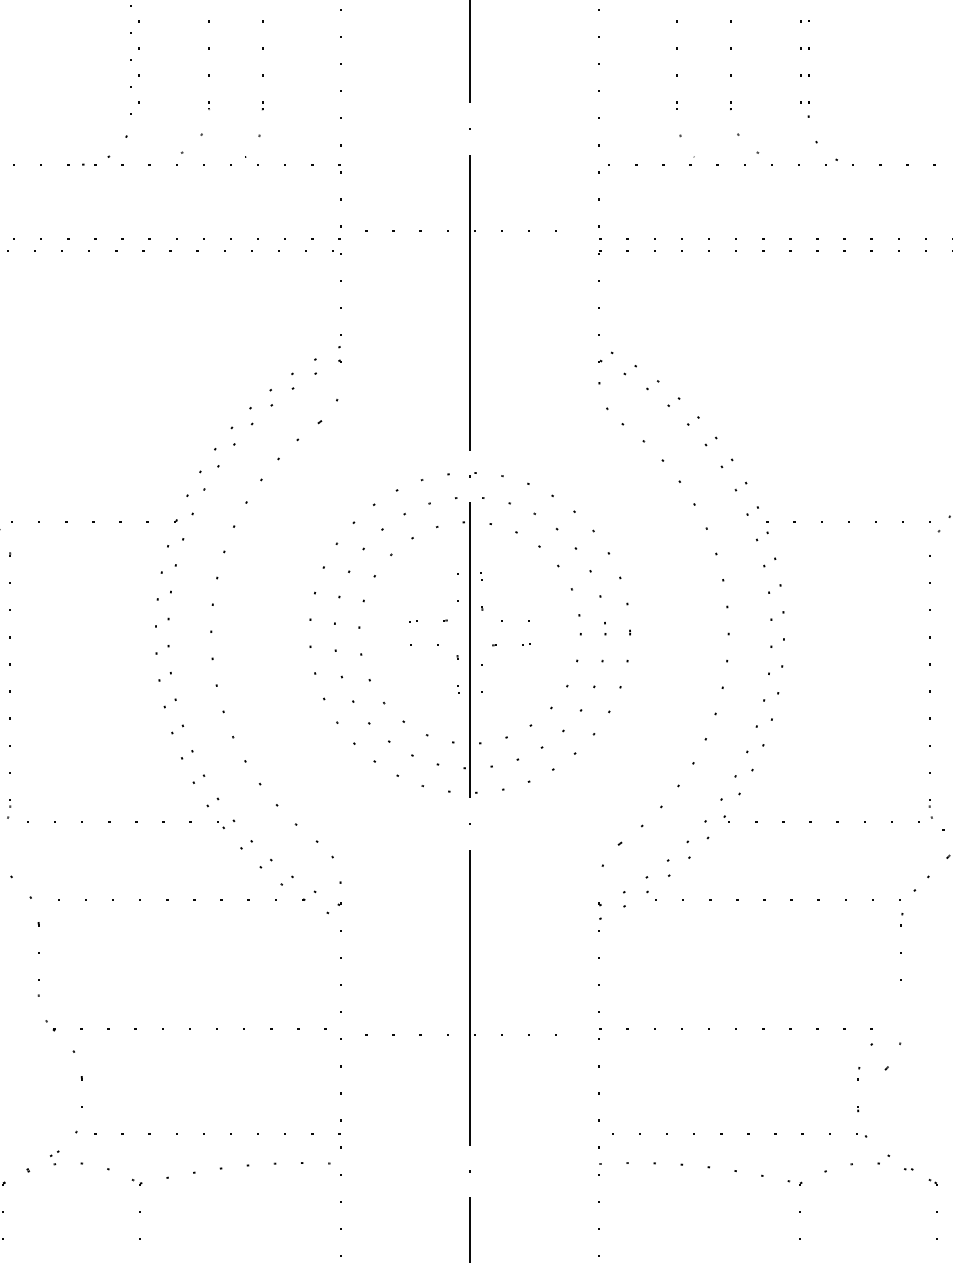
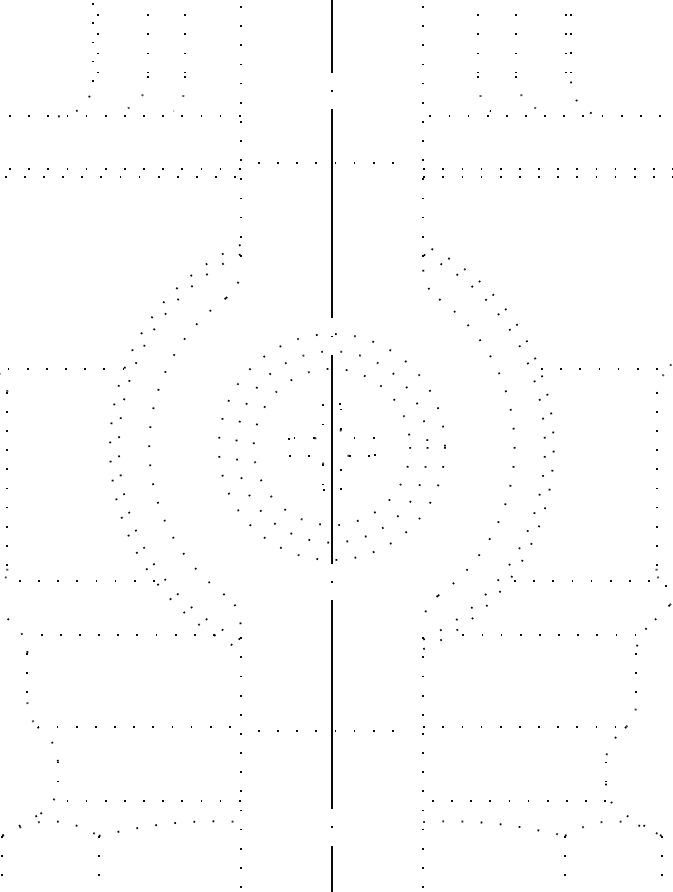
part: (888, 1066) -> (627, 725), moved

